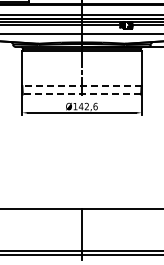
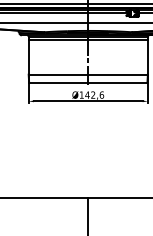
line: (81, 86) -> (87, 75), dashed -> solid
line: (81, 94) -> (87, 83), dashed -> solid

